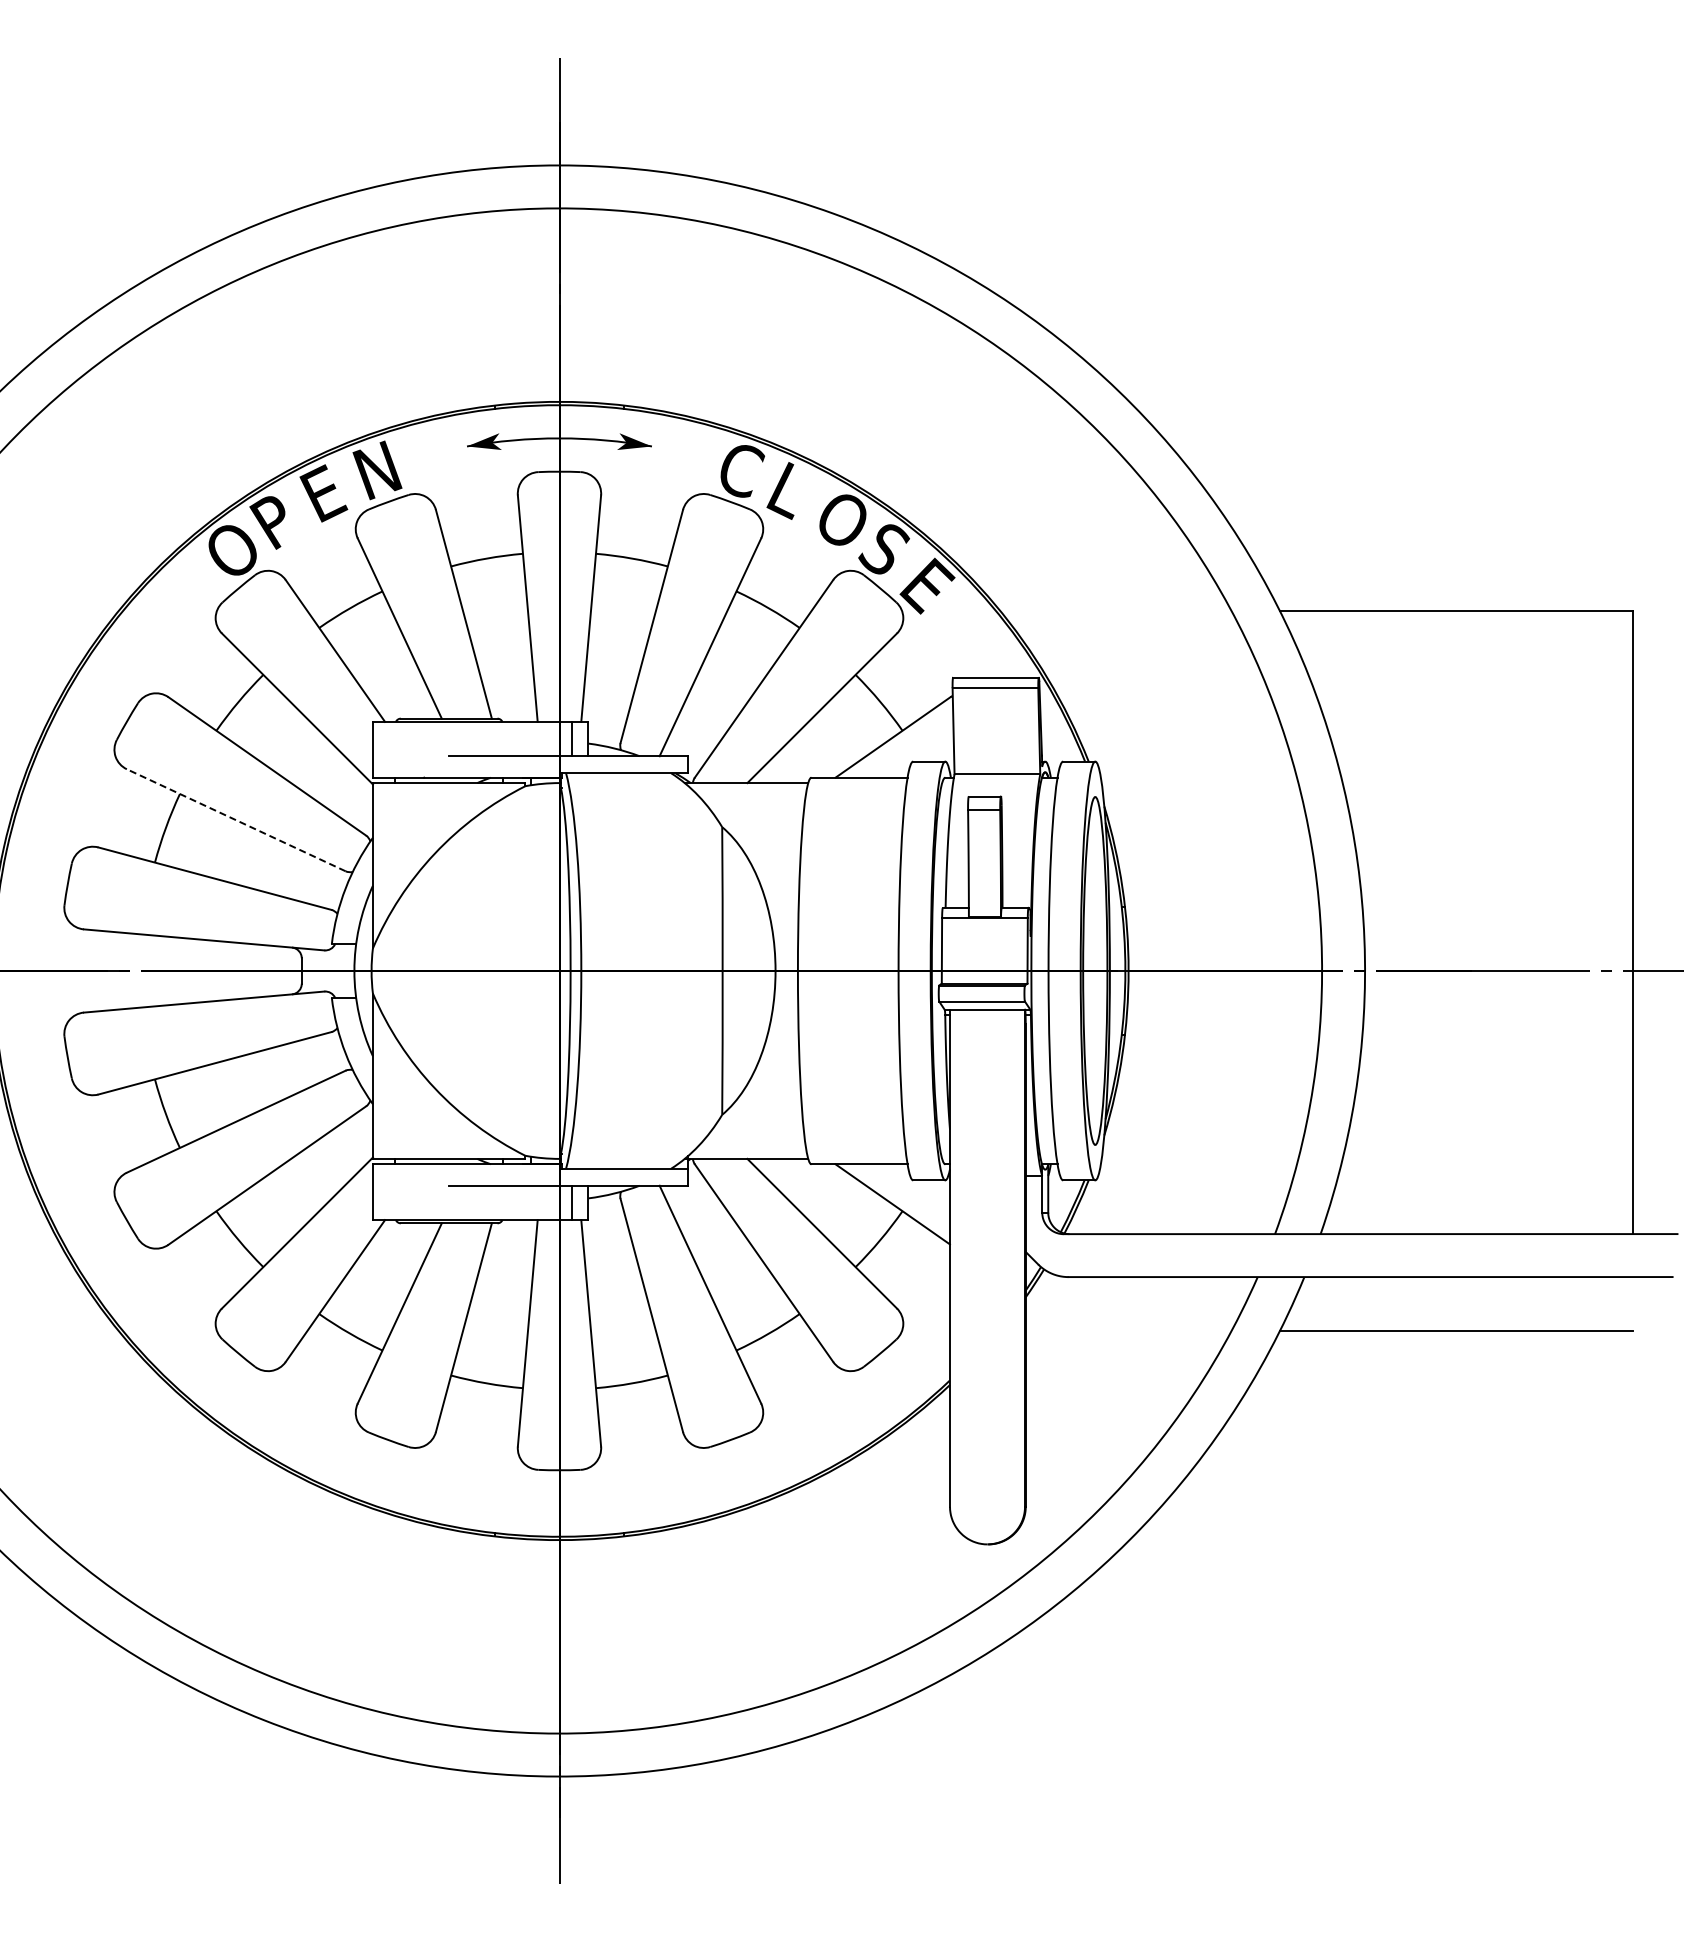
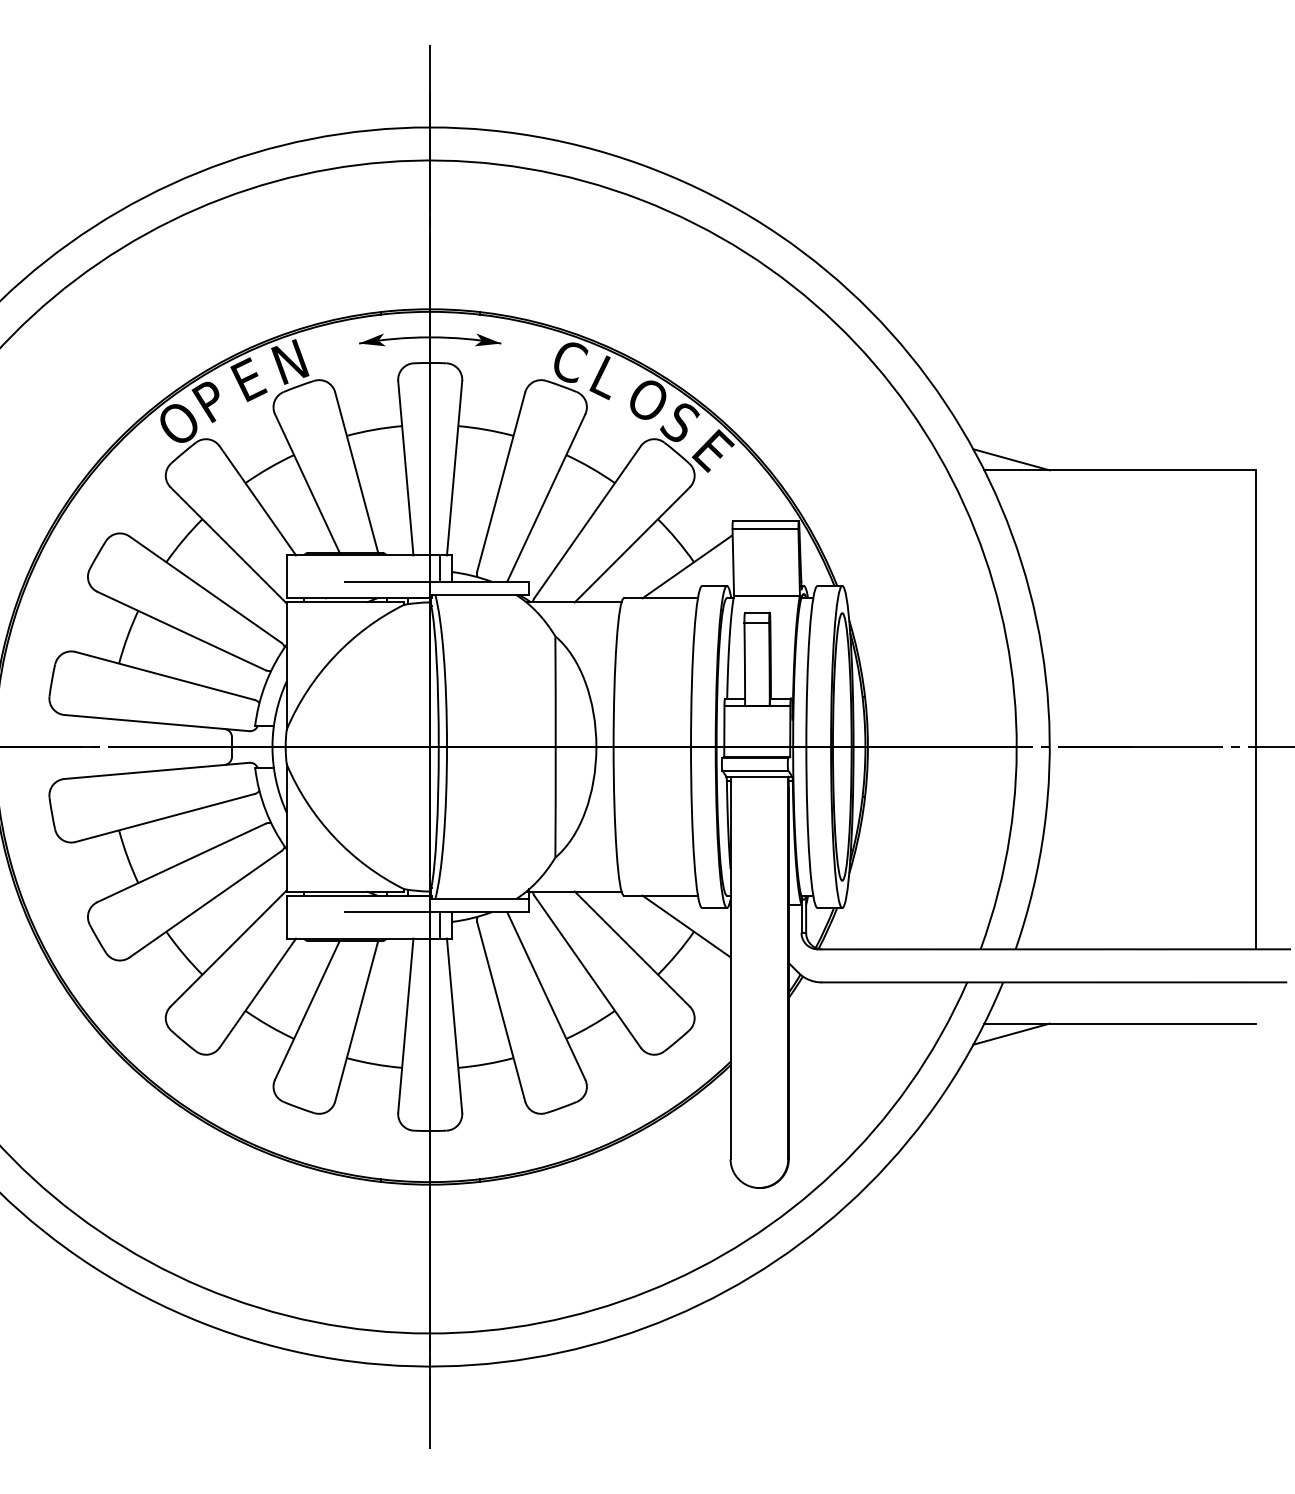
line: (1314, 597) -> (1010, 459), added
line: (236, 820) -> (181, 631), dashed -> solid
line: (1314, 1344) -> (1010, 1034), added

